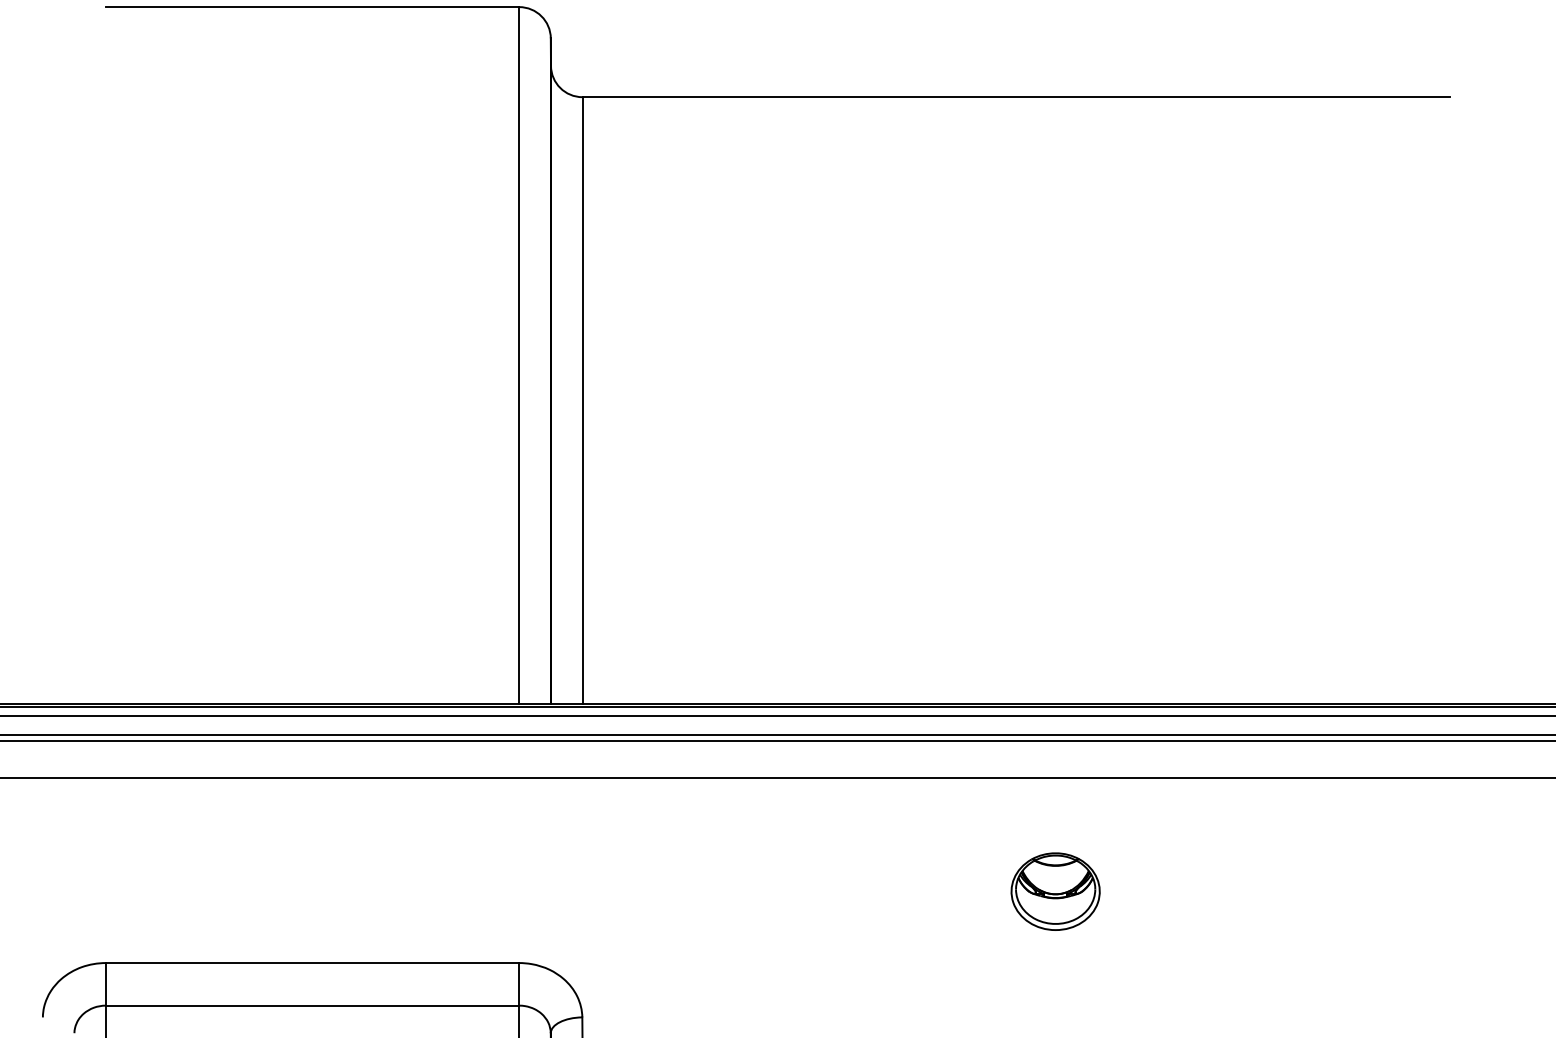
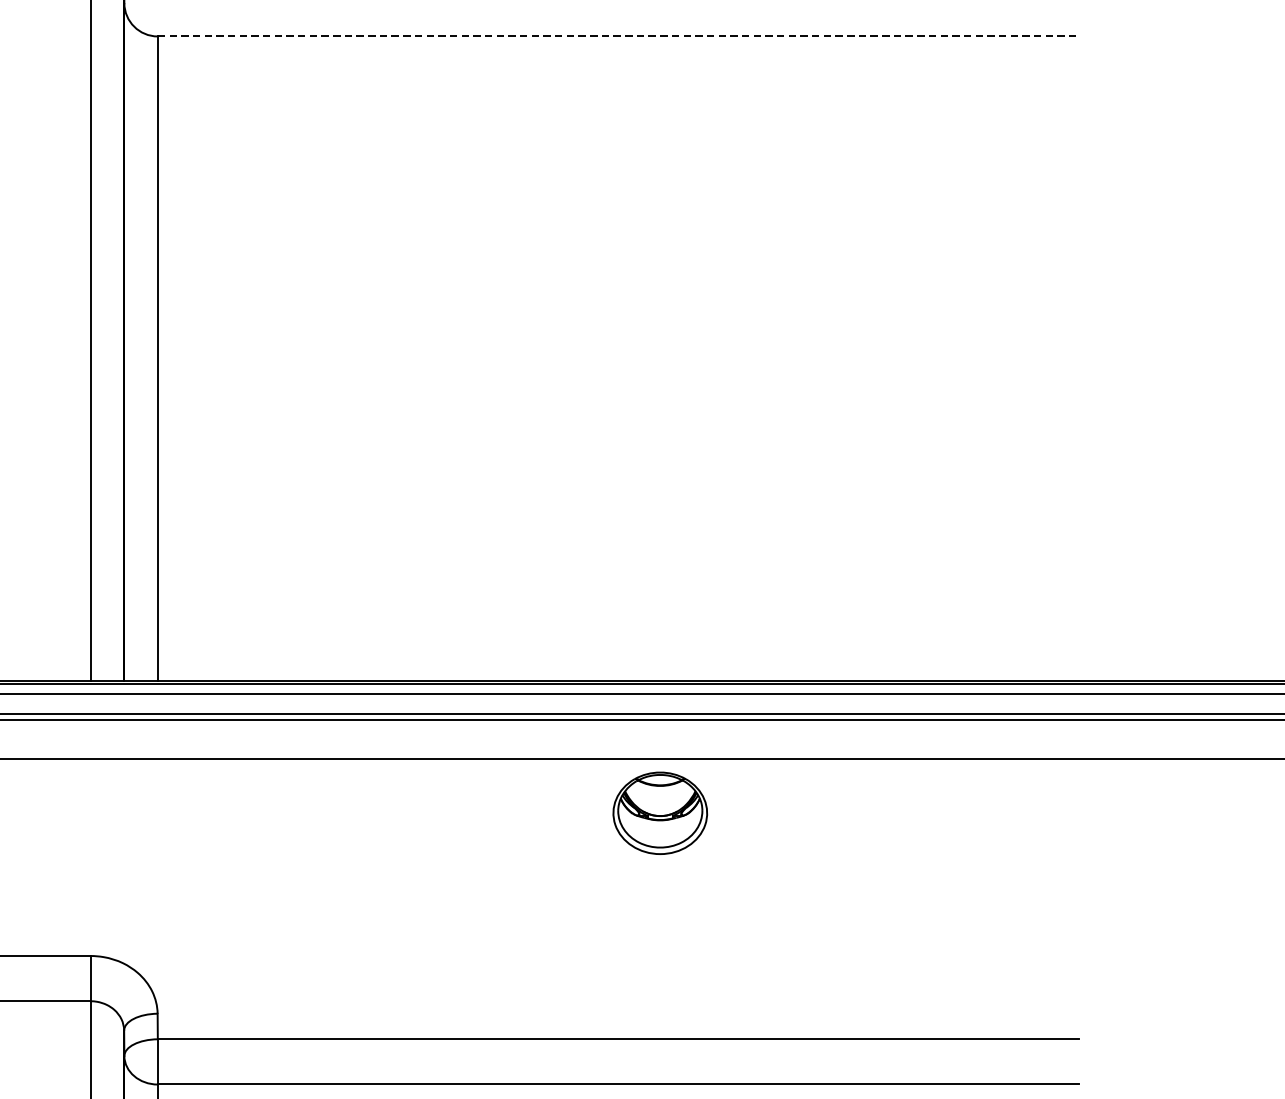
line: (1016, 97) -> (618, 36), solid -> dashed
part: (1055, 891) -> (660, 813), moved

